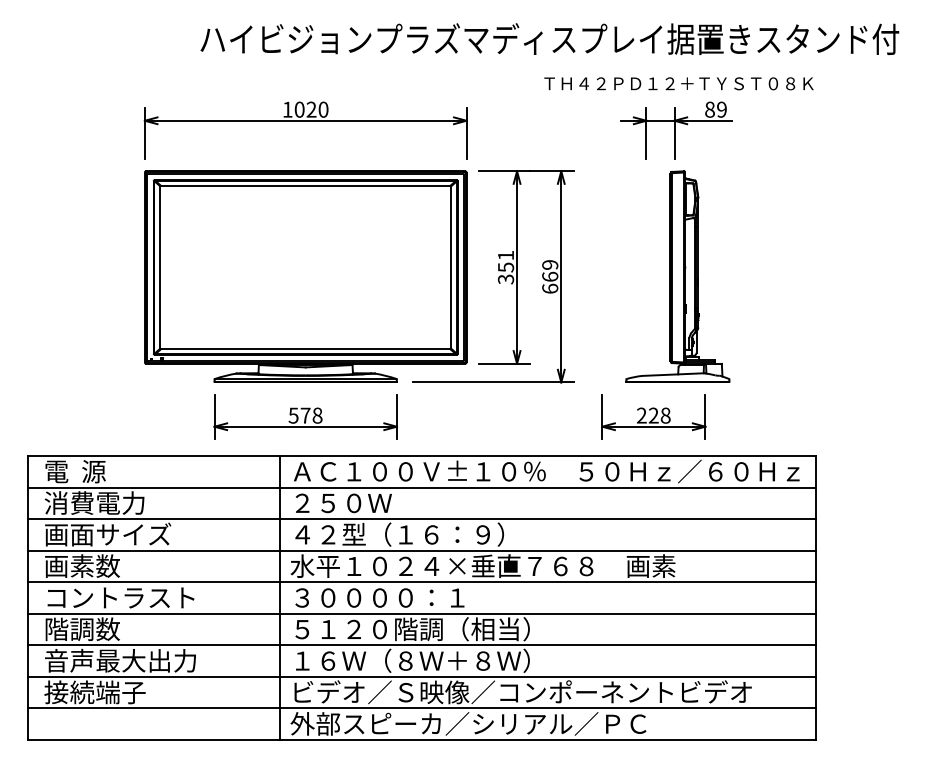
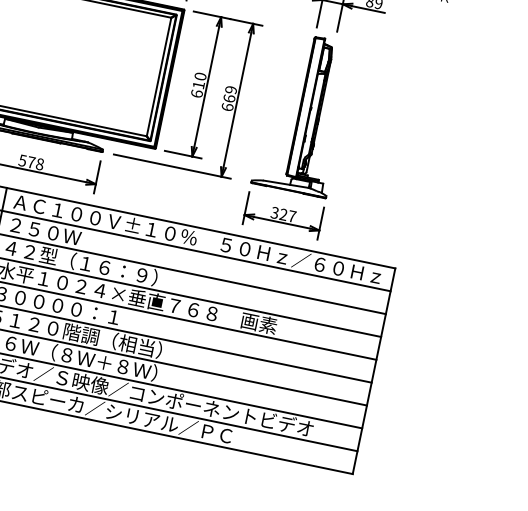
text: (505, 267) -> (198, 85), 351 -> 610
part: (677, 276) -> (304, 113), moved
text: (653, 415) -> (283, 214), 228 -> 327

